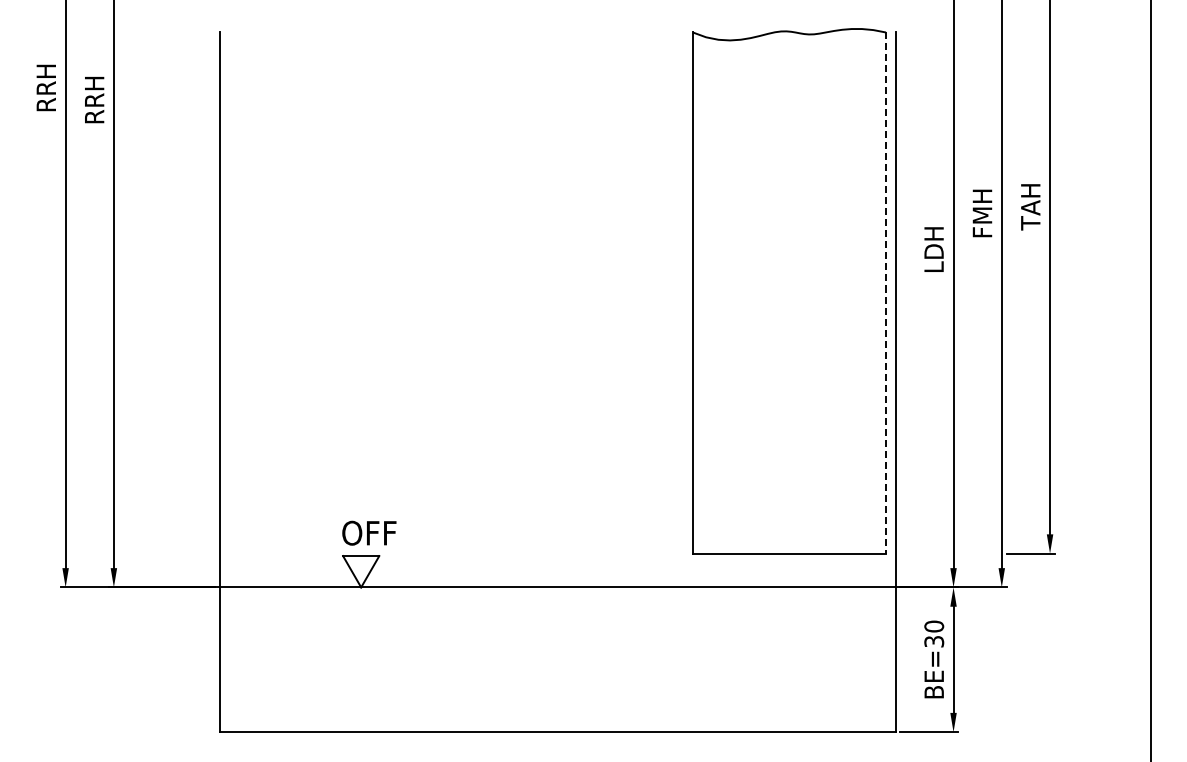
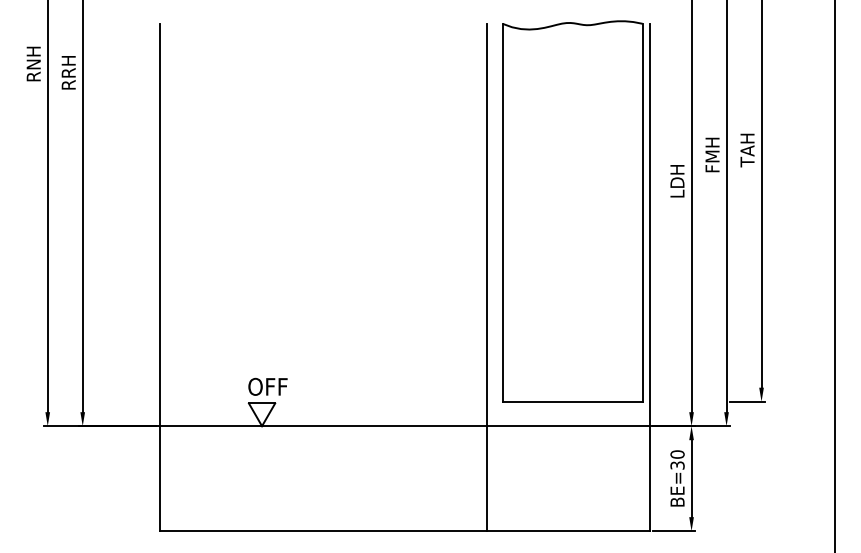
text: (45, 87) -> (33, 63), RRH -> RNH
line: (885, 293) -> (642, 213), dashed -> solid
line: (671, 382) -> (487, 277), added

